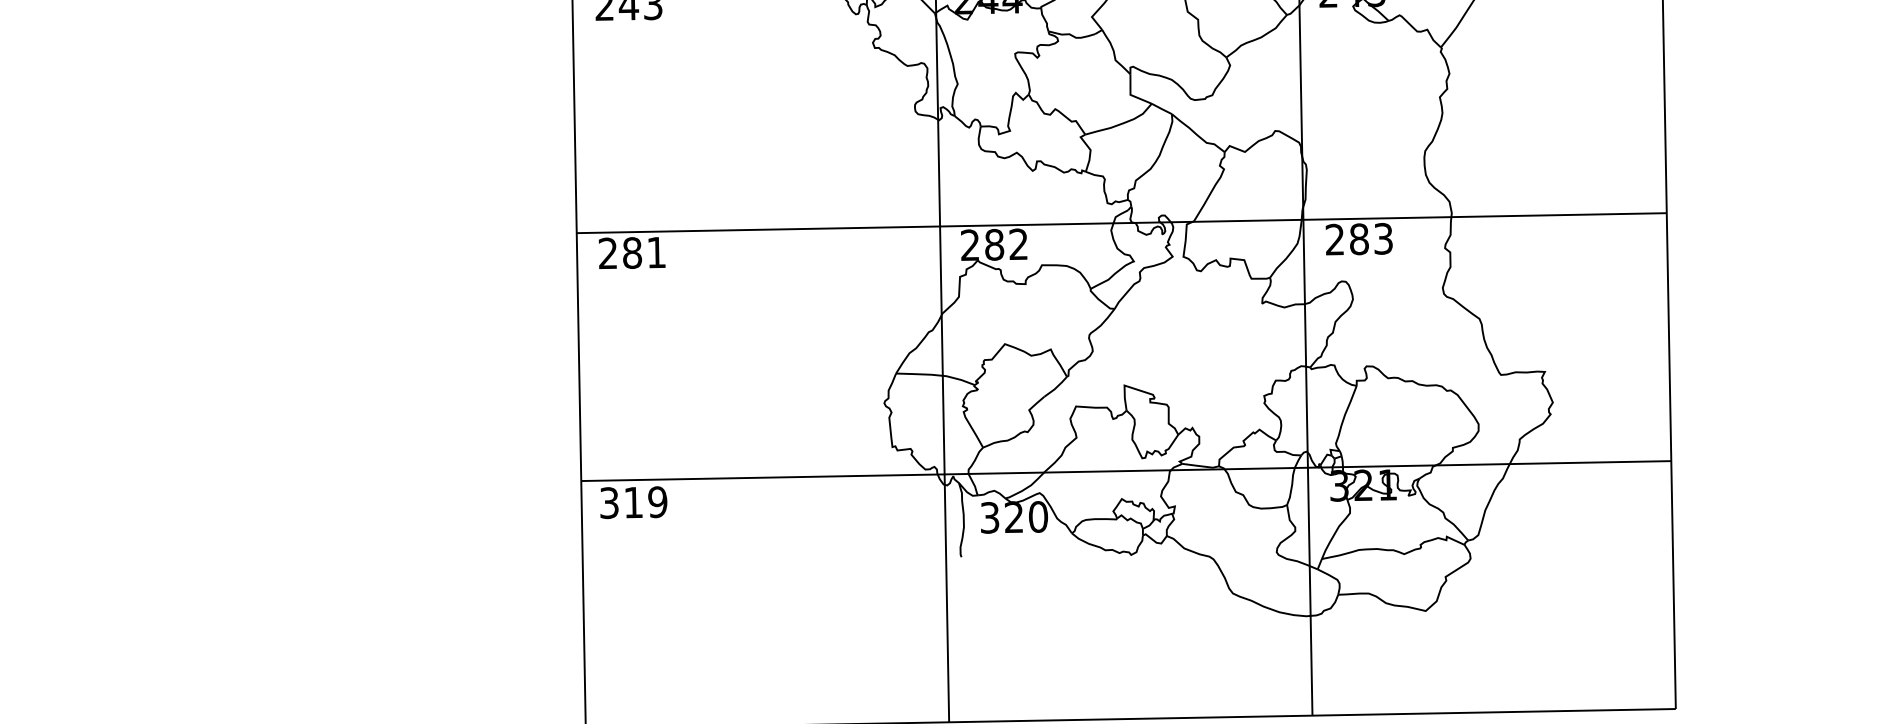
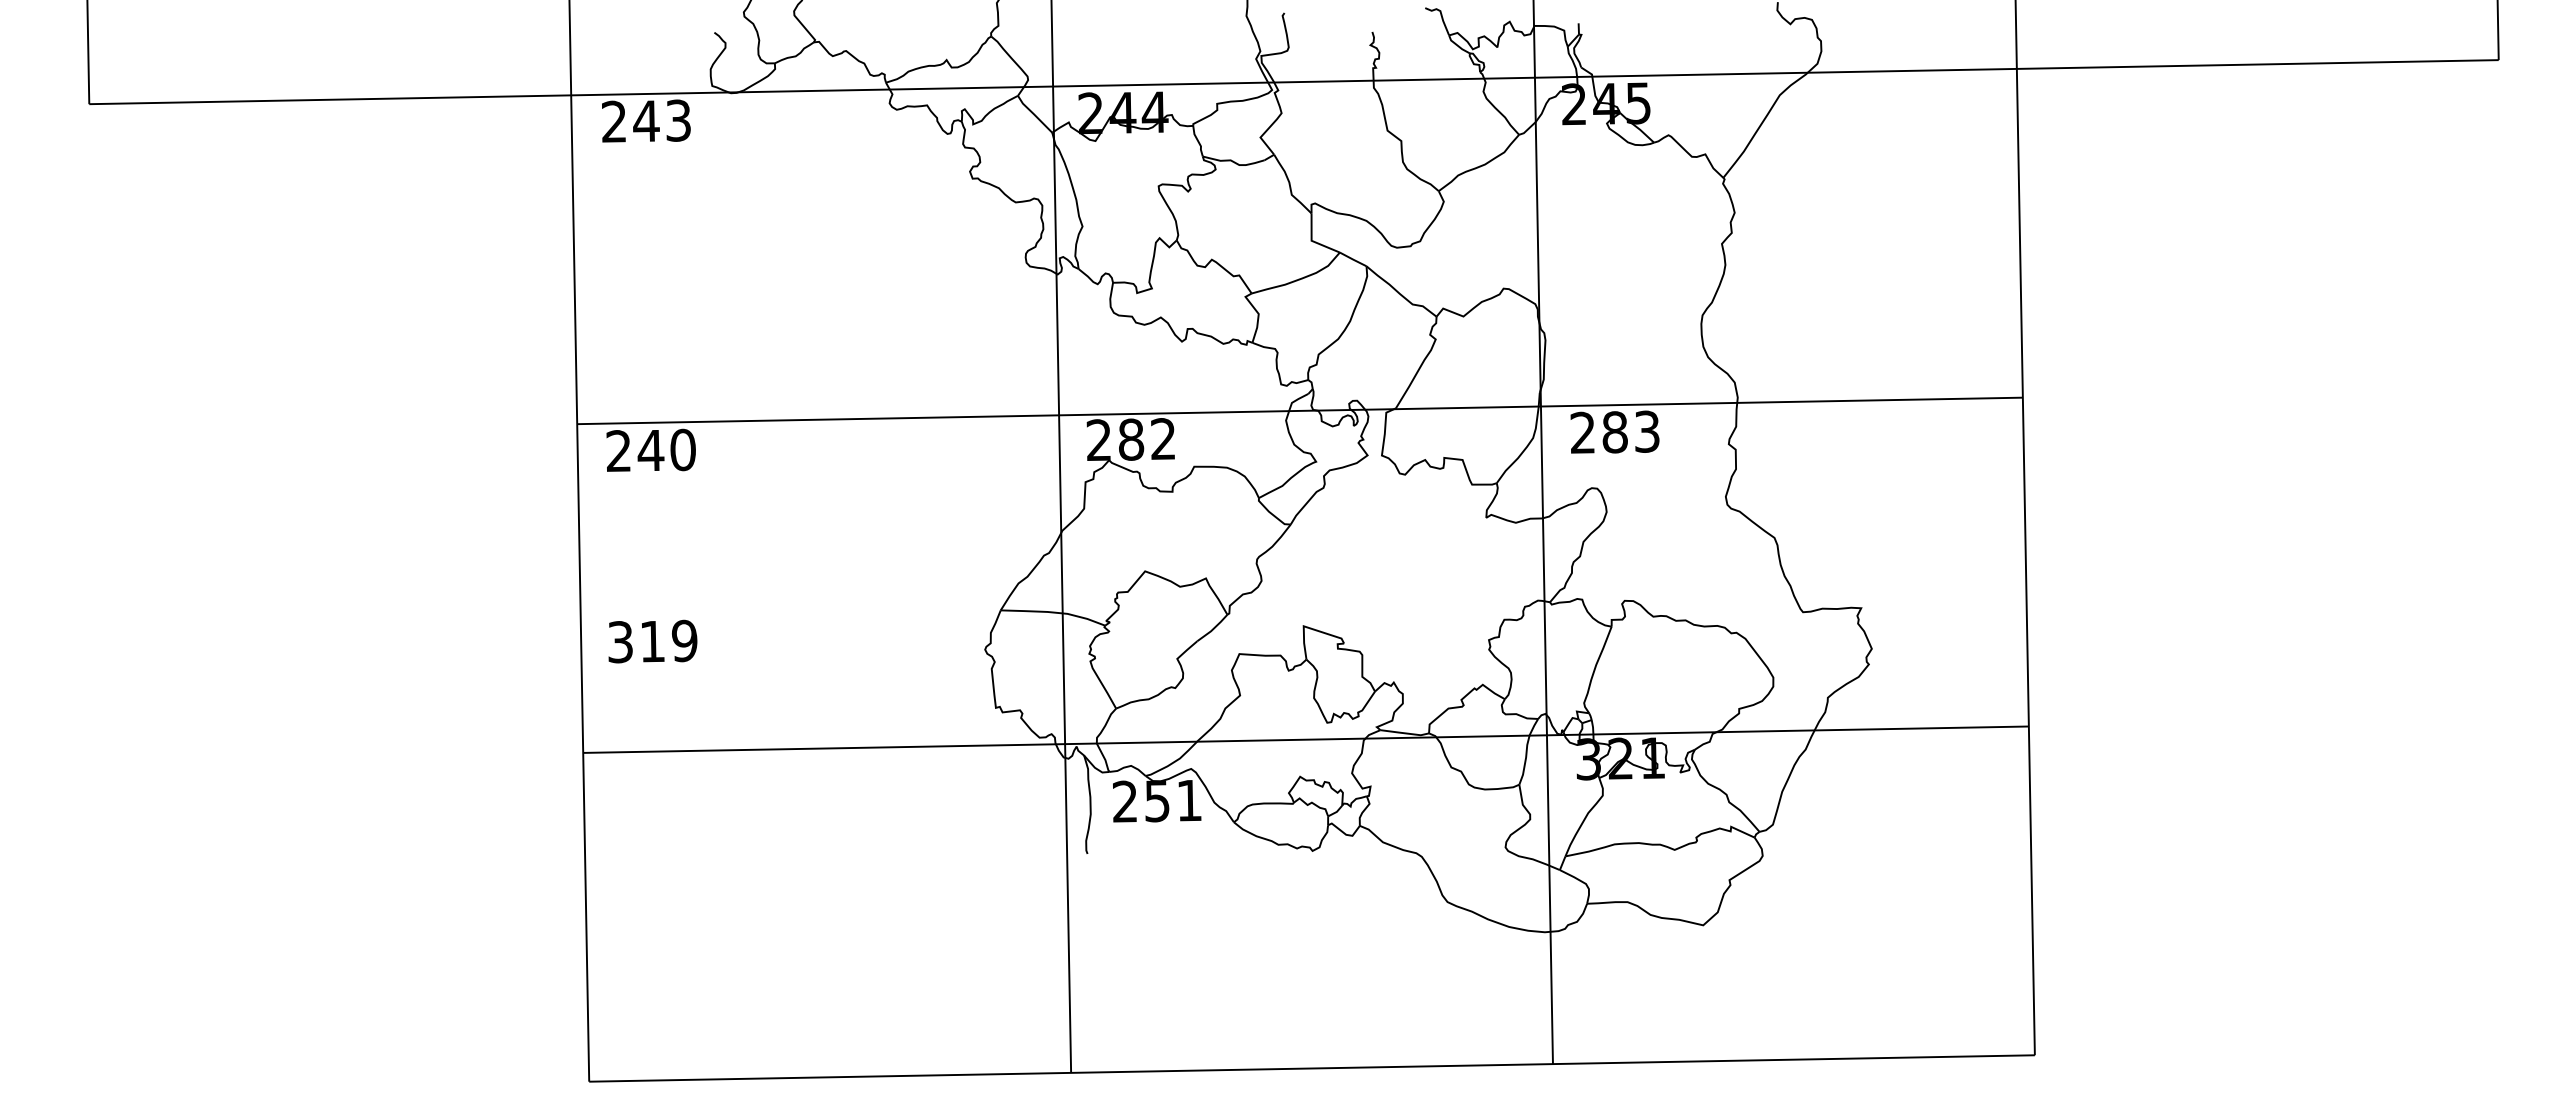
text: (644, 252) -> (666, 449), 281 -> 240
text: (633, 502) -> (652, 641), moved
text: (1014, 516) -> (1157, 800), 320 -> 251

